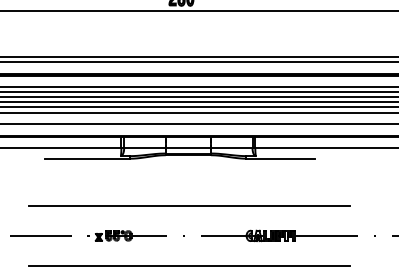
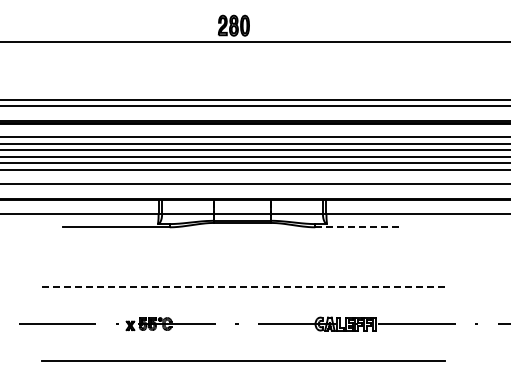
line: (280, 158) -> (357, 227), solid -> dashed
line: (189, 205) -> (244, 286), solid -> dashed

